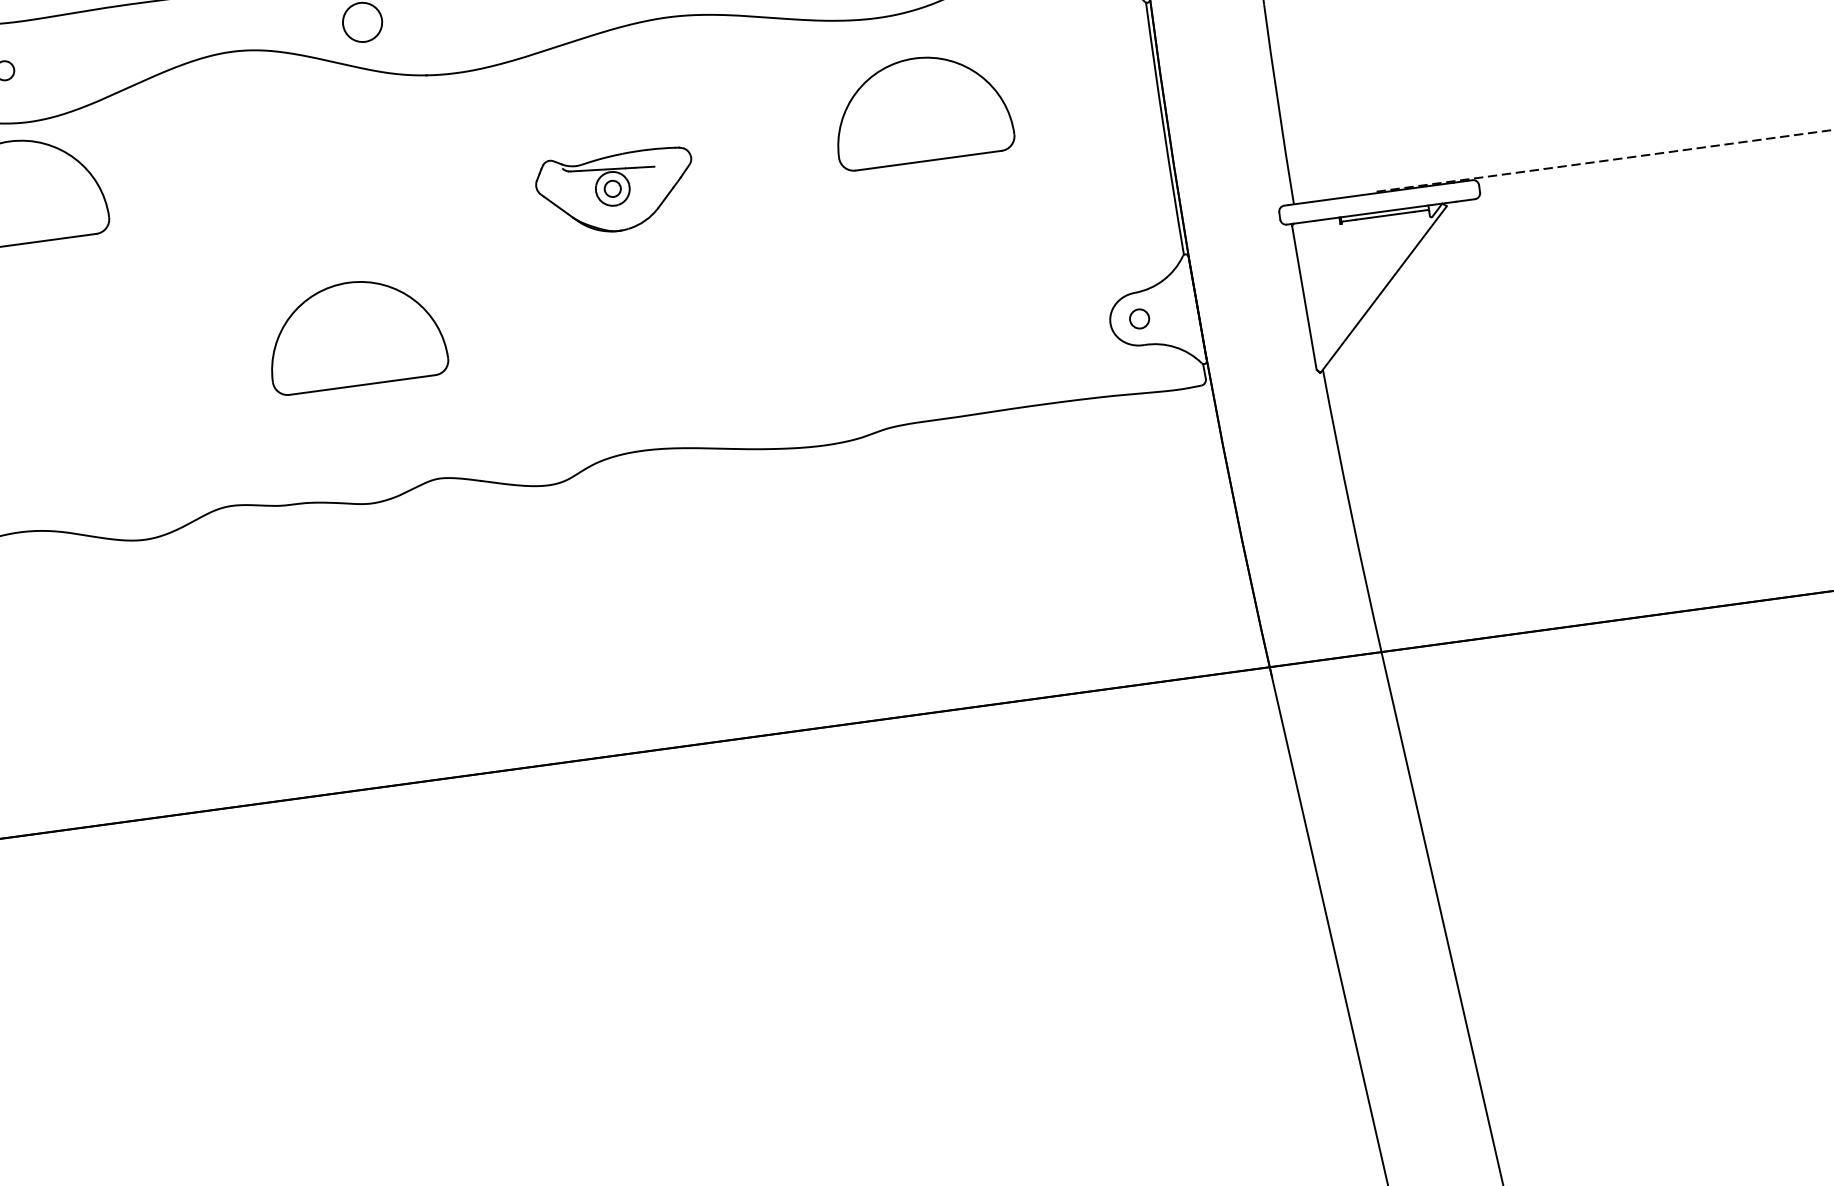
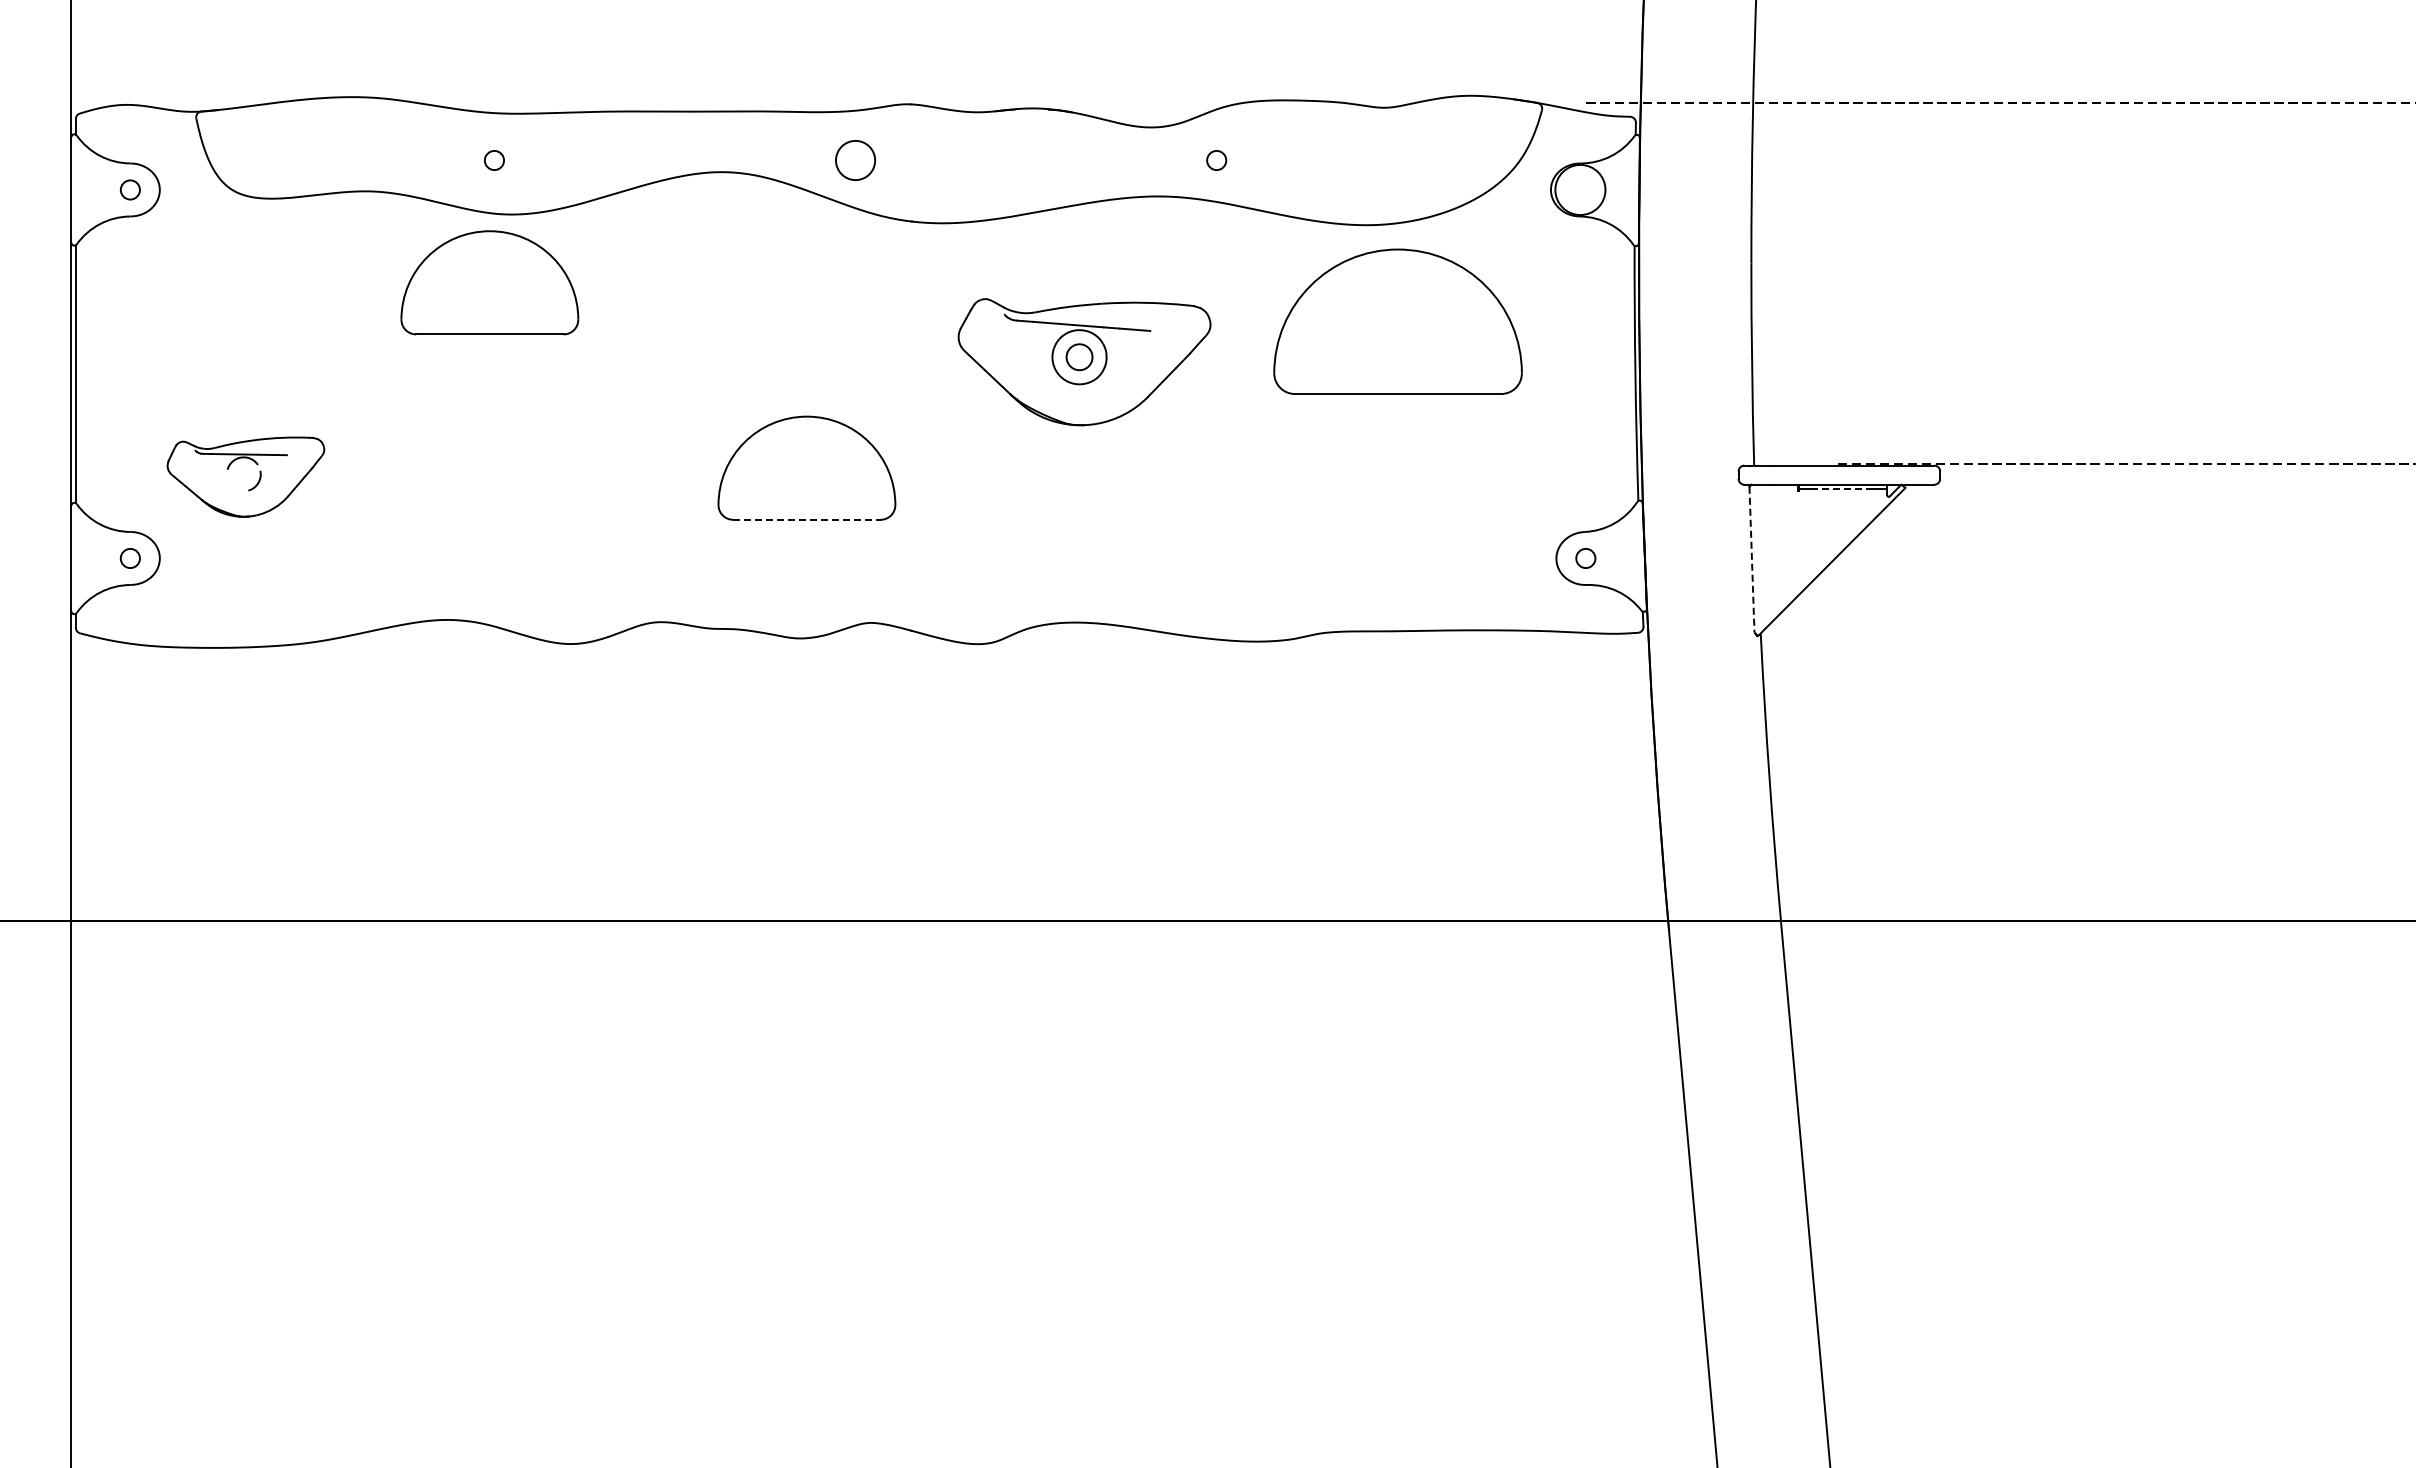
part: (921, 109) -> (1397, 321), size x1.4
part: (615, 191) -> (1083, 361), size x1.6
line: (1384, 216) -> (1842, 489), solid -> dashed
line: (1303, 297) -> (1751, 559), solid -> dashed
line: (362, 384) -> (806, 519), solid -> dashed

